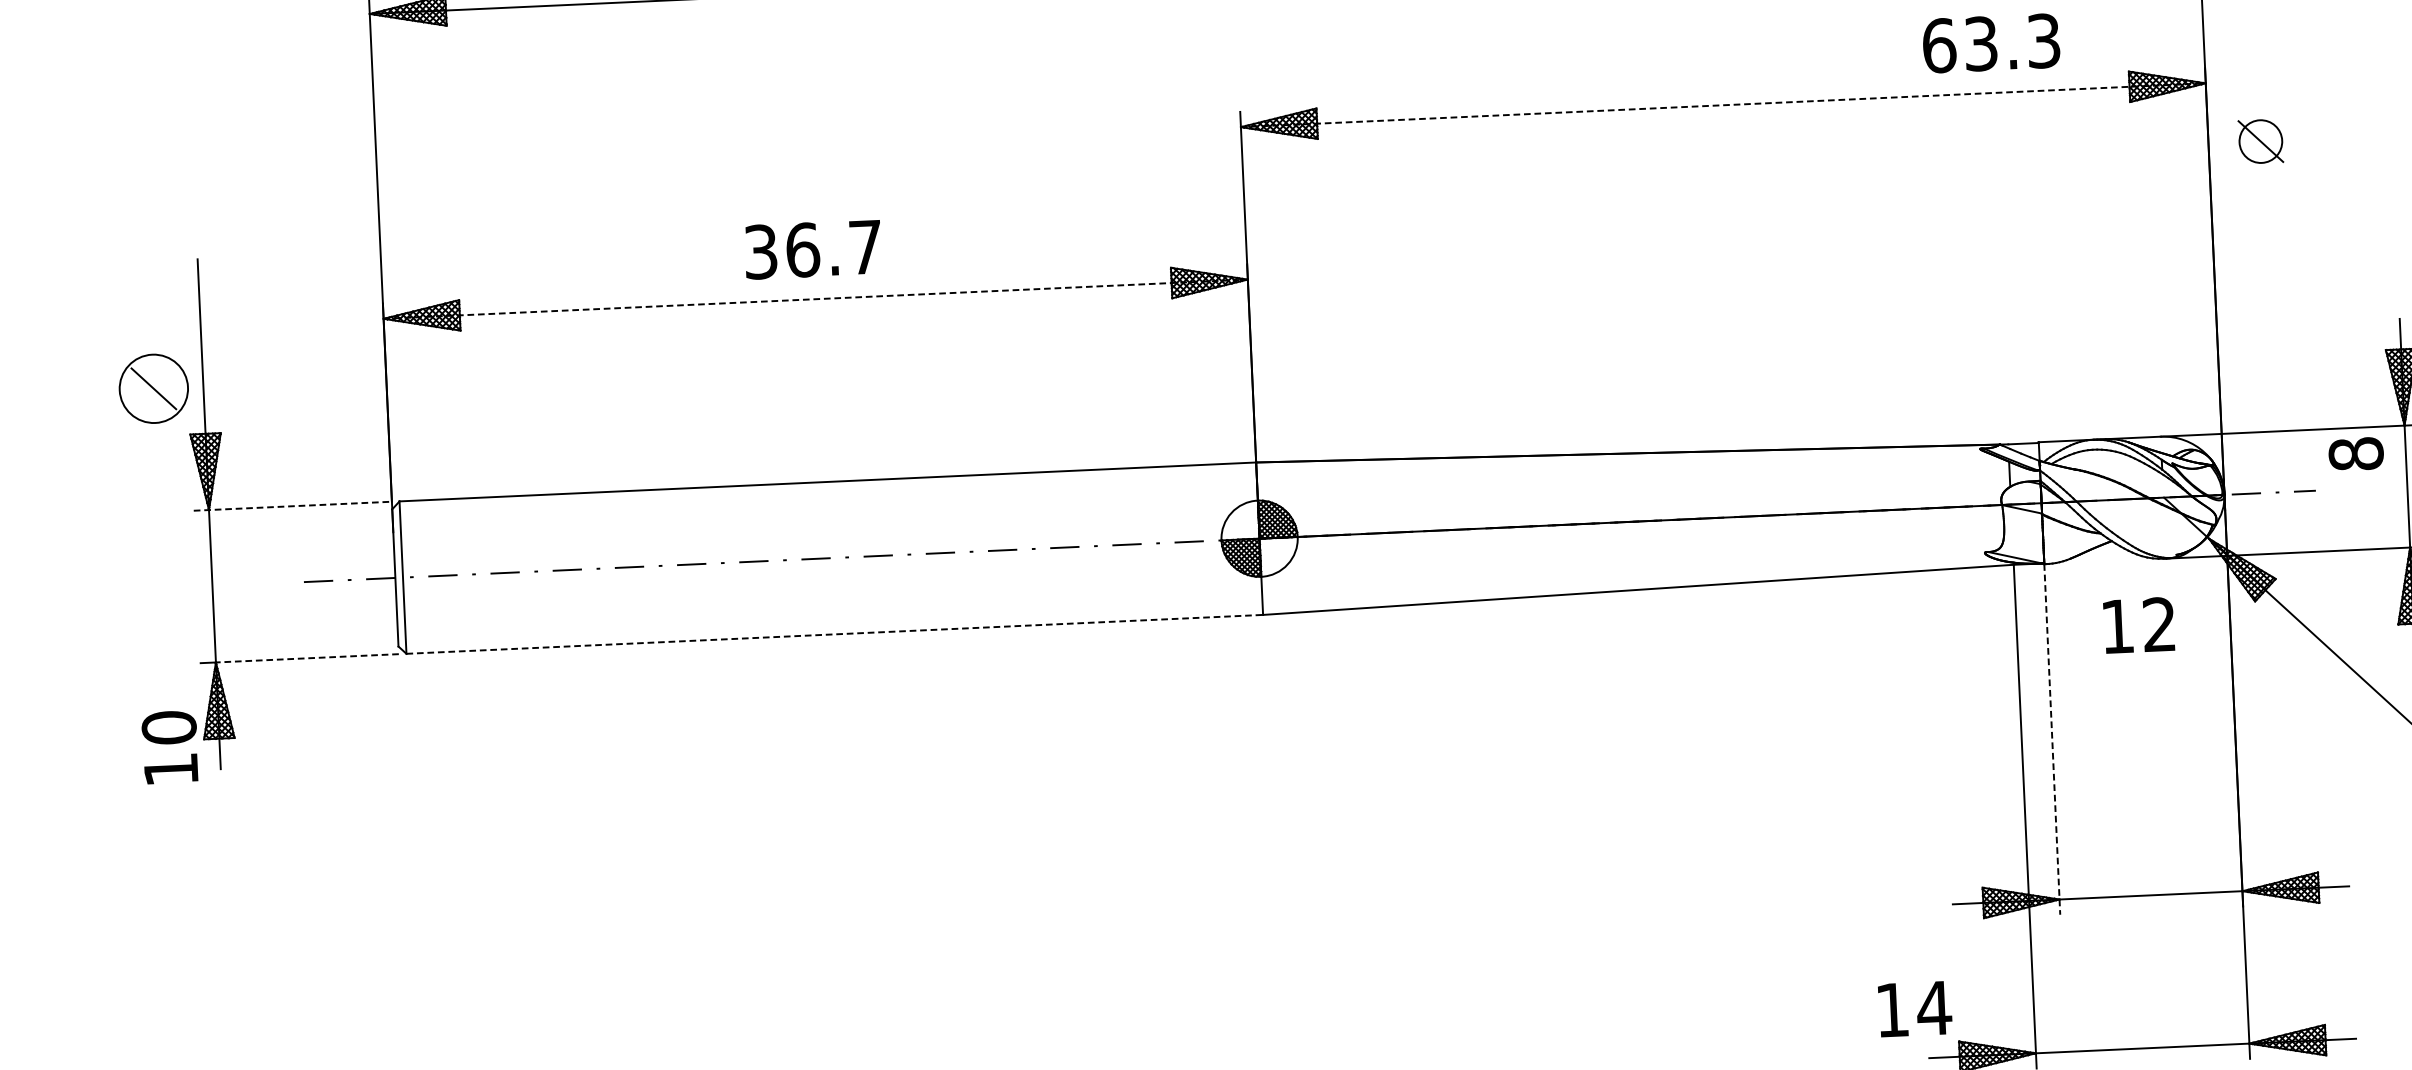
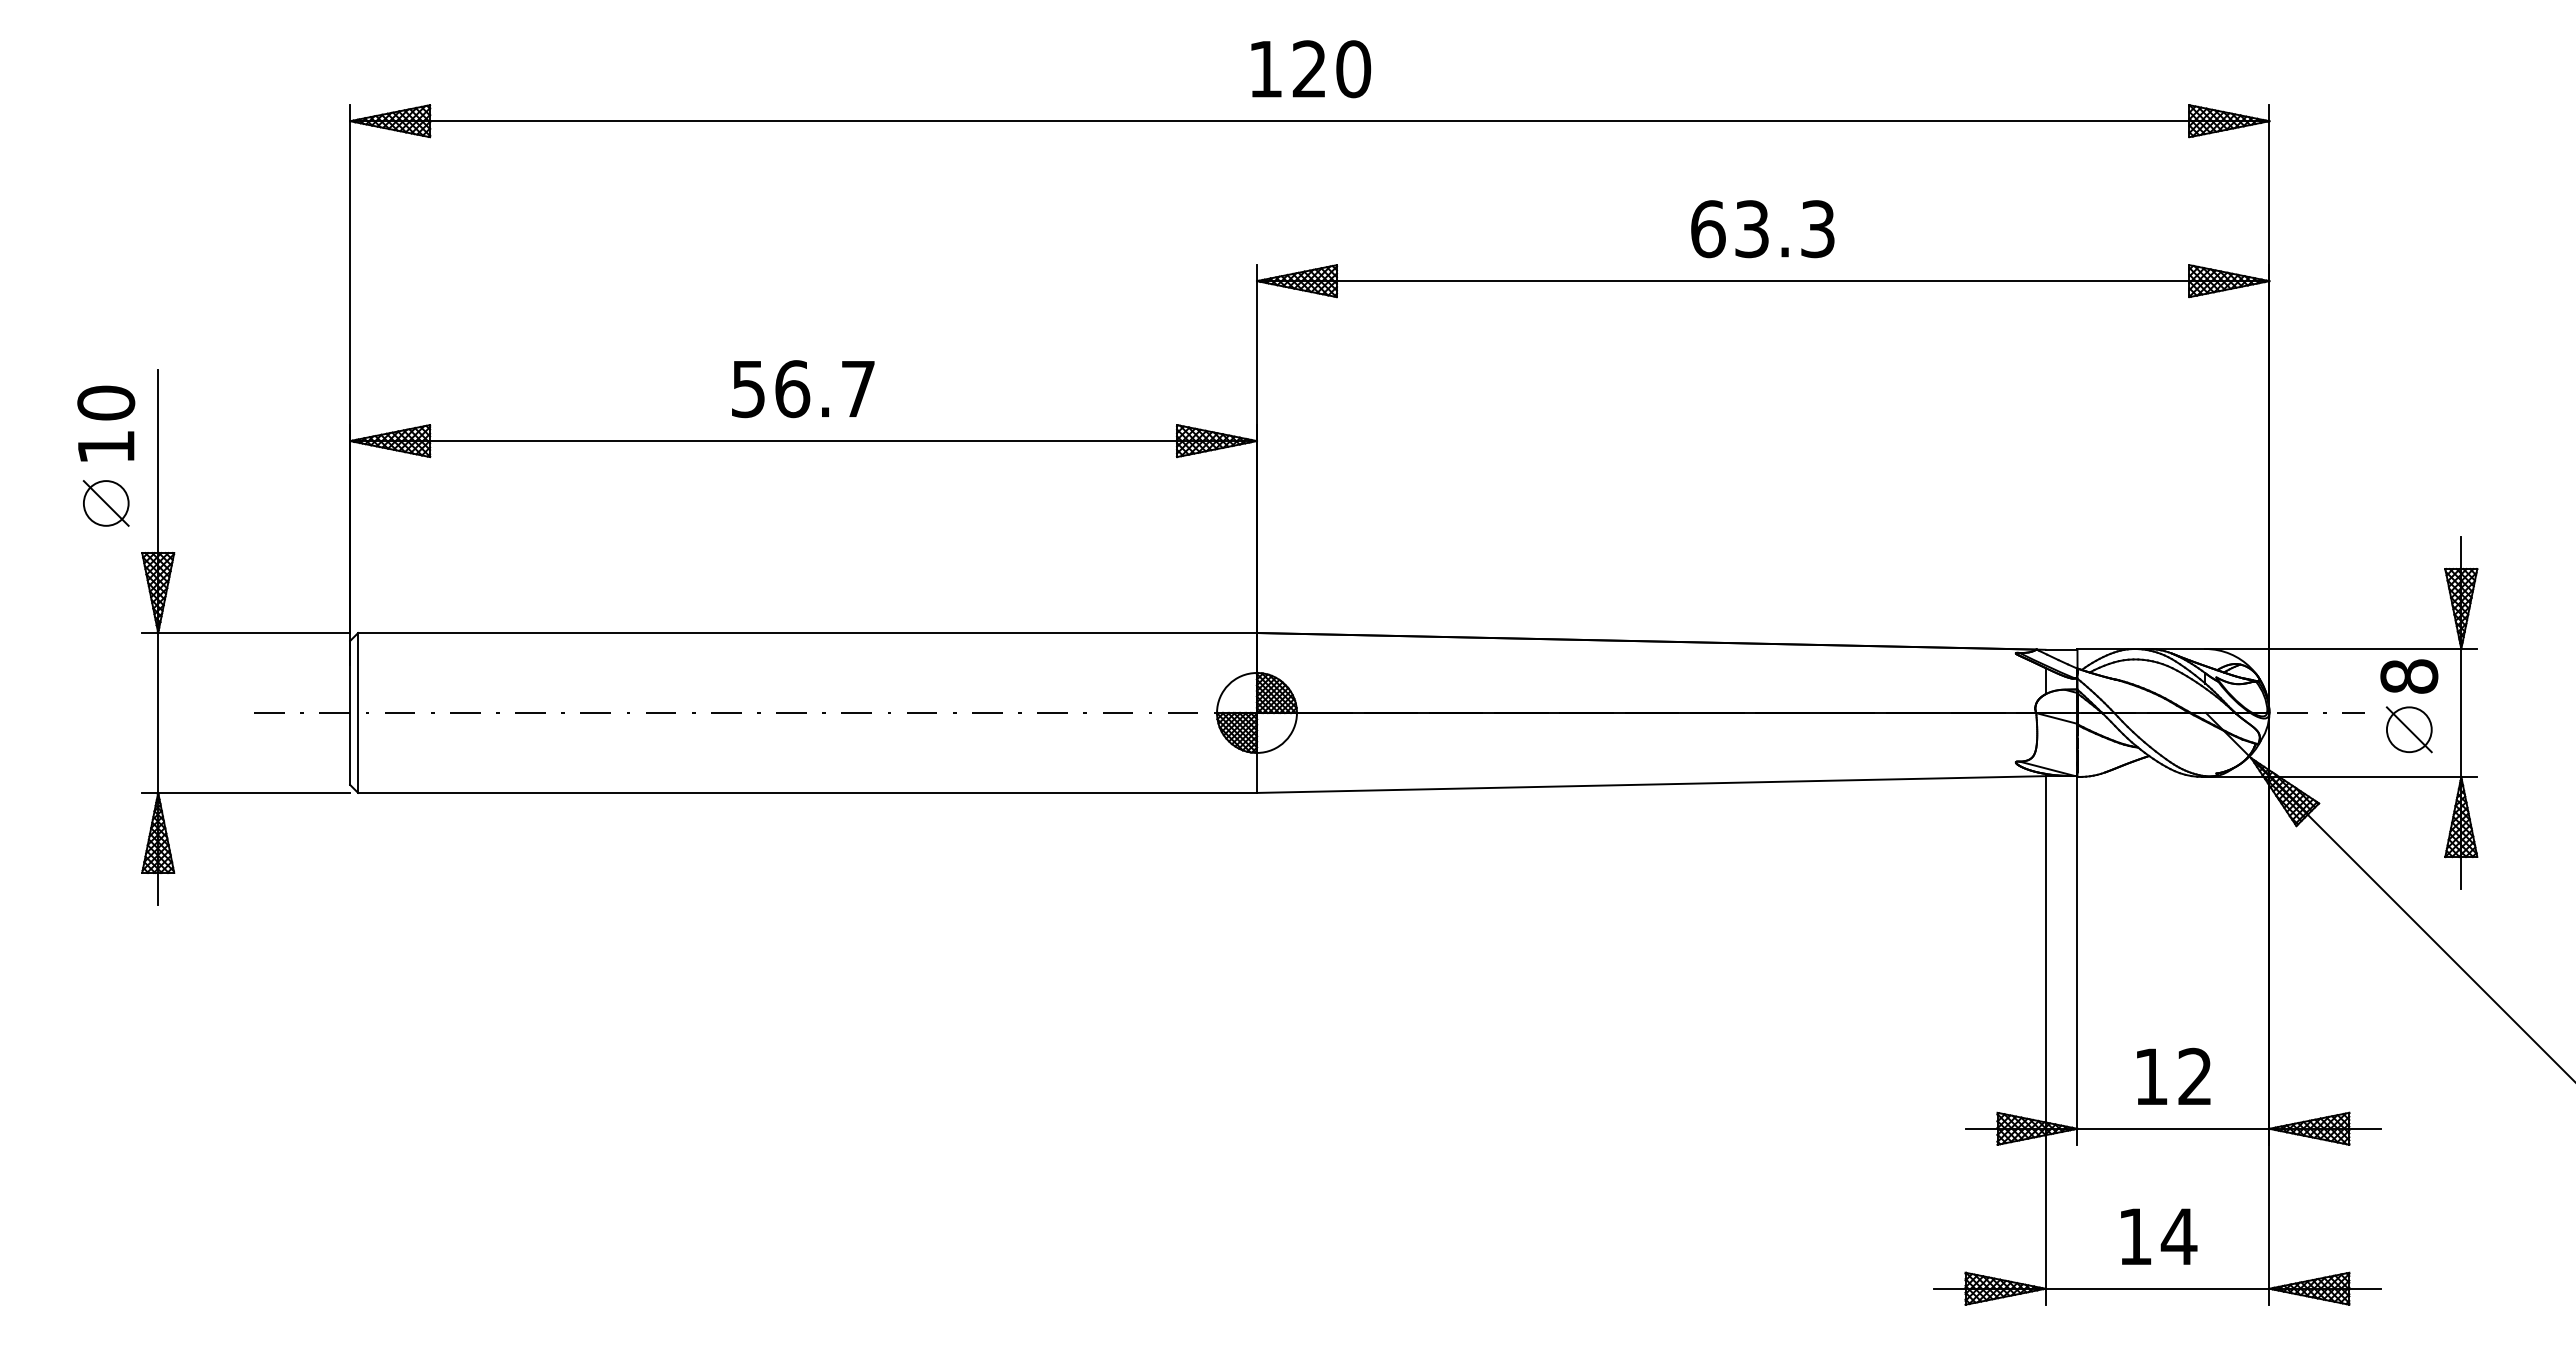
text: (1991, 43) -> (1762, 229), moved
line: (1723, 105) -> (1763, 281), dashed -> solid
part: (2260, 141) -> (2408, 729), moved
text: (760, 251) -> (748, 388), 36.7 -> 56.7
line: (816, 299) -> (804, 441), dashed -> solid
circle: (153, 388) -> (105, 503), size x0.62
line: (293, 506) -> (246, 633), dashed -> solid
text: (2138, 624) -> (2173, 1075), moved
line: (835, 633) -> (808, 792), dashed -> solid
line: (307, 657) -> (254, 792), dashed -> solid
line: (2052, 739) -> (2077, 960), dashed -> solid
text: (170, 747) -> (106, 423), moved
text: (1915, 1008) -> (2159, 1236), moved

